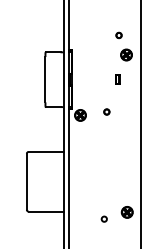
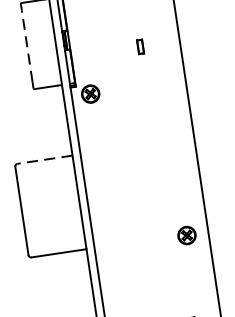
line: (45, 79) -> (27, 45), solid -> dashed
part: (117, 79) -> (139, 46), moved
part: (106, 111) -> (130, 81), removed
line: (45, 152) -> (44, 160), solid -> dashed
circle: (103, 218) -> (151, 250), removed

